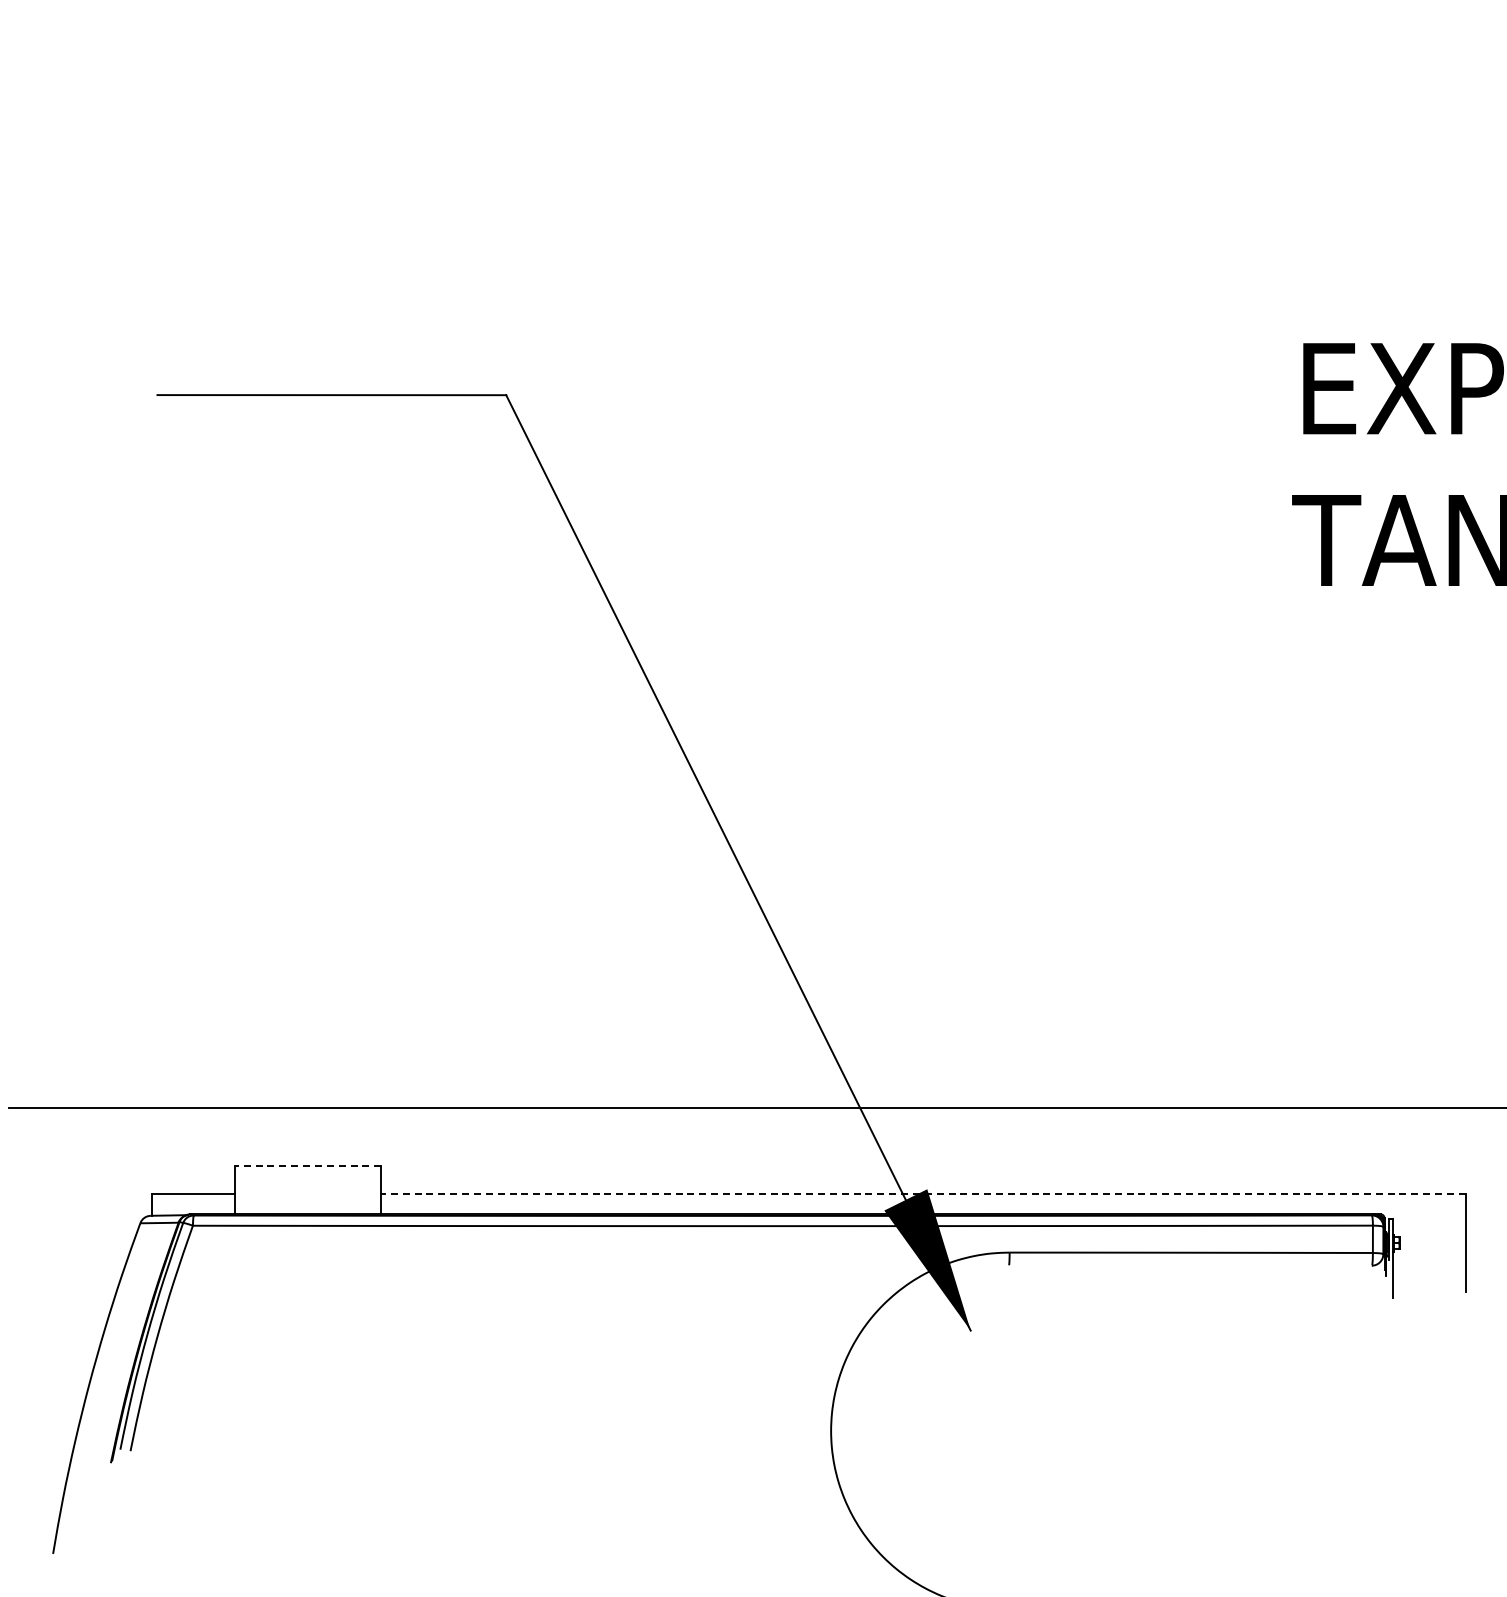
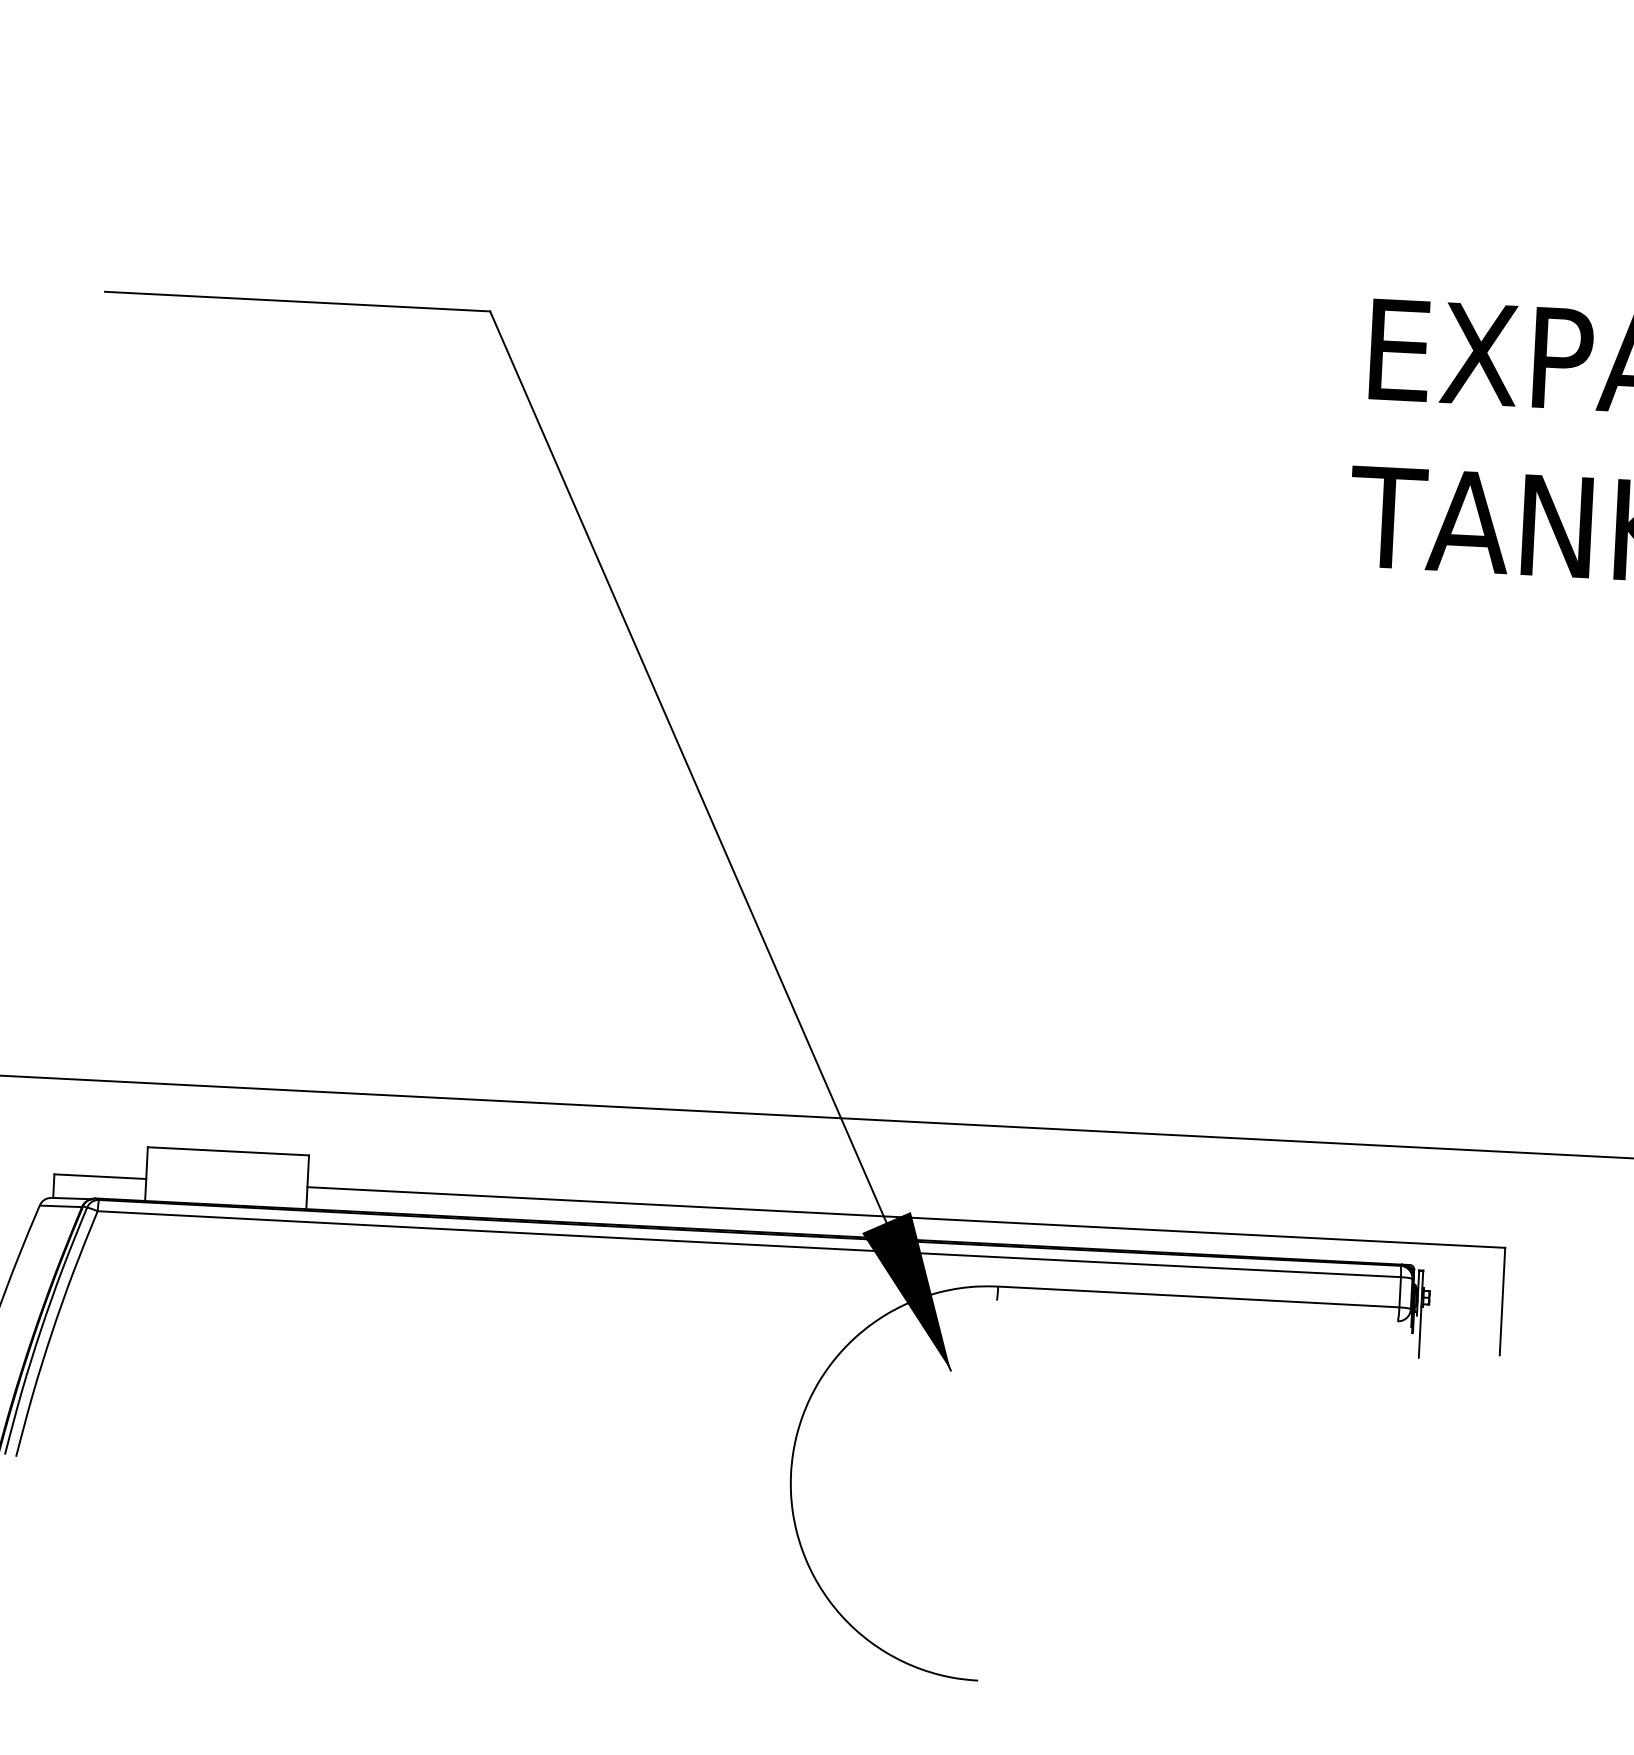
line: (308, 1165) -> (228, 1151), dashed -> solid
line: (922, 1194) -> (905, 1217), dashed -> solid

